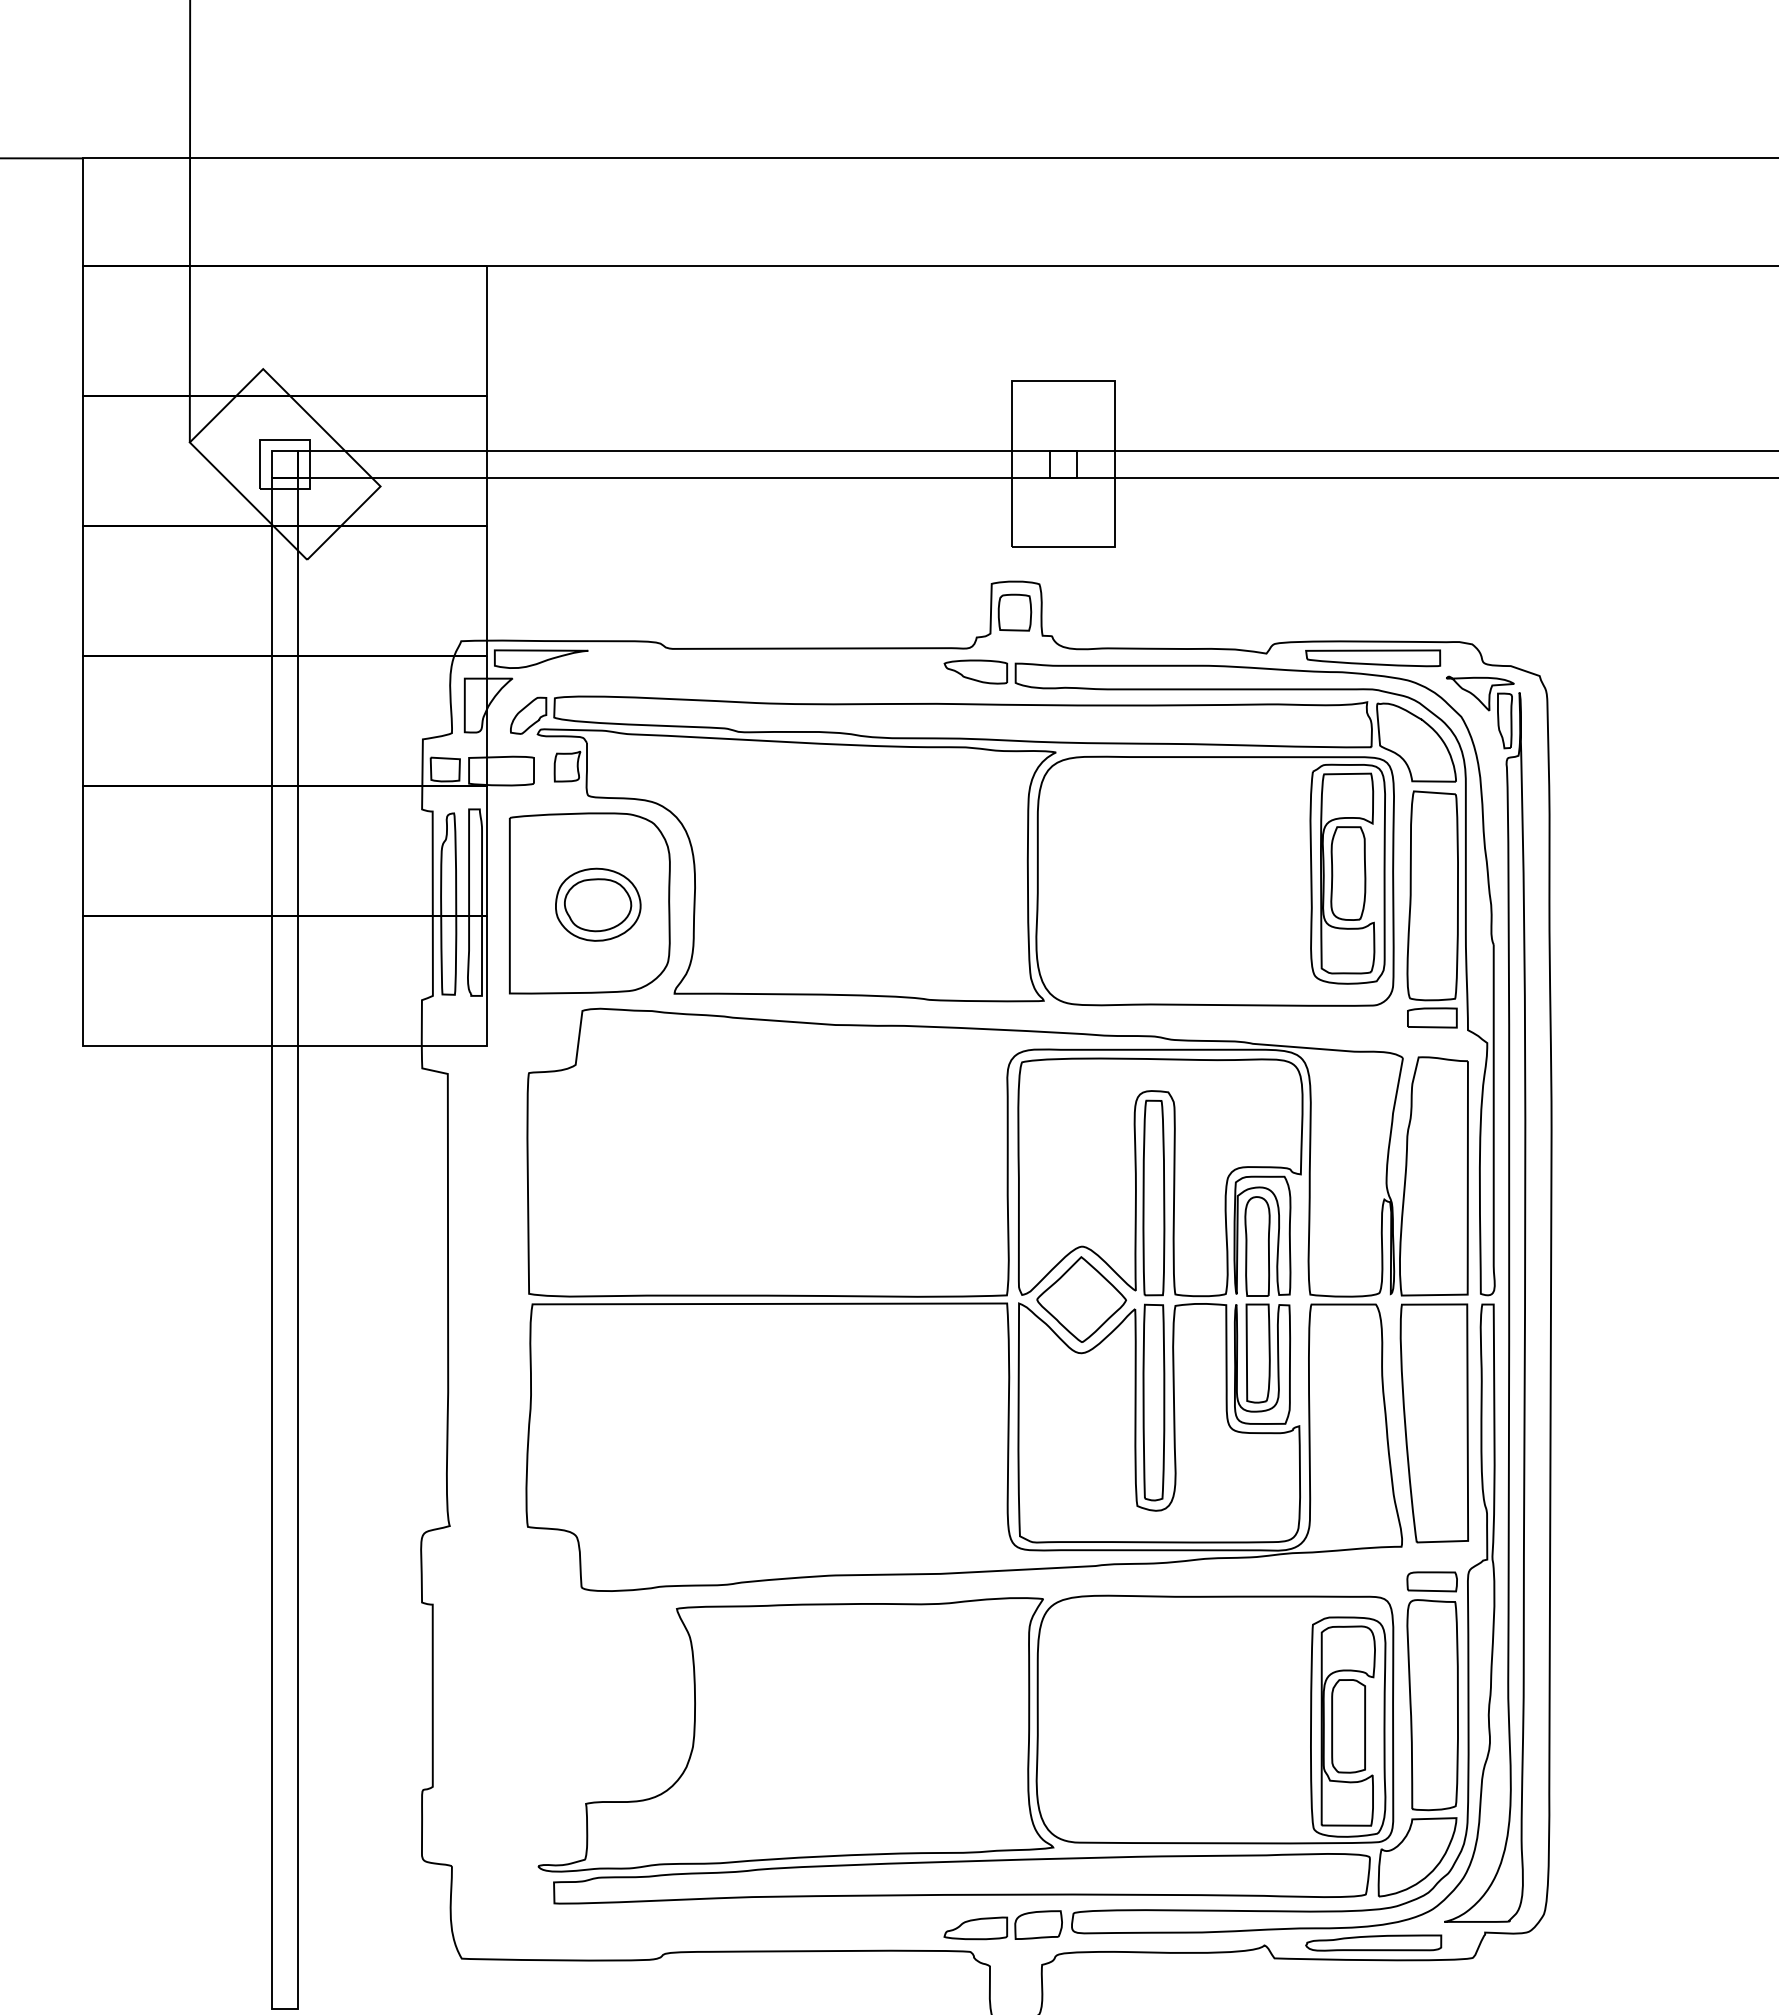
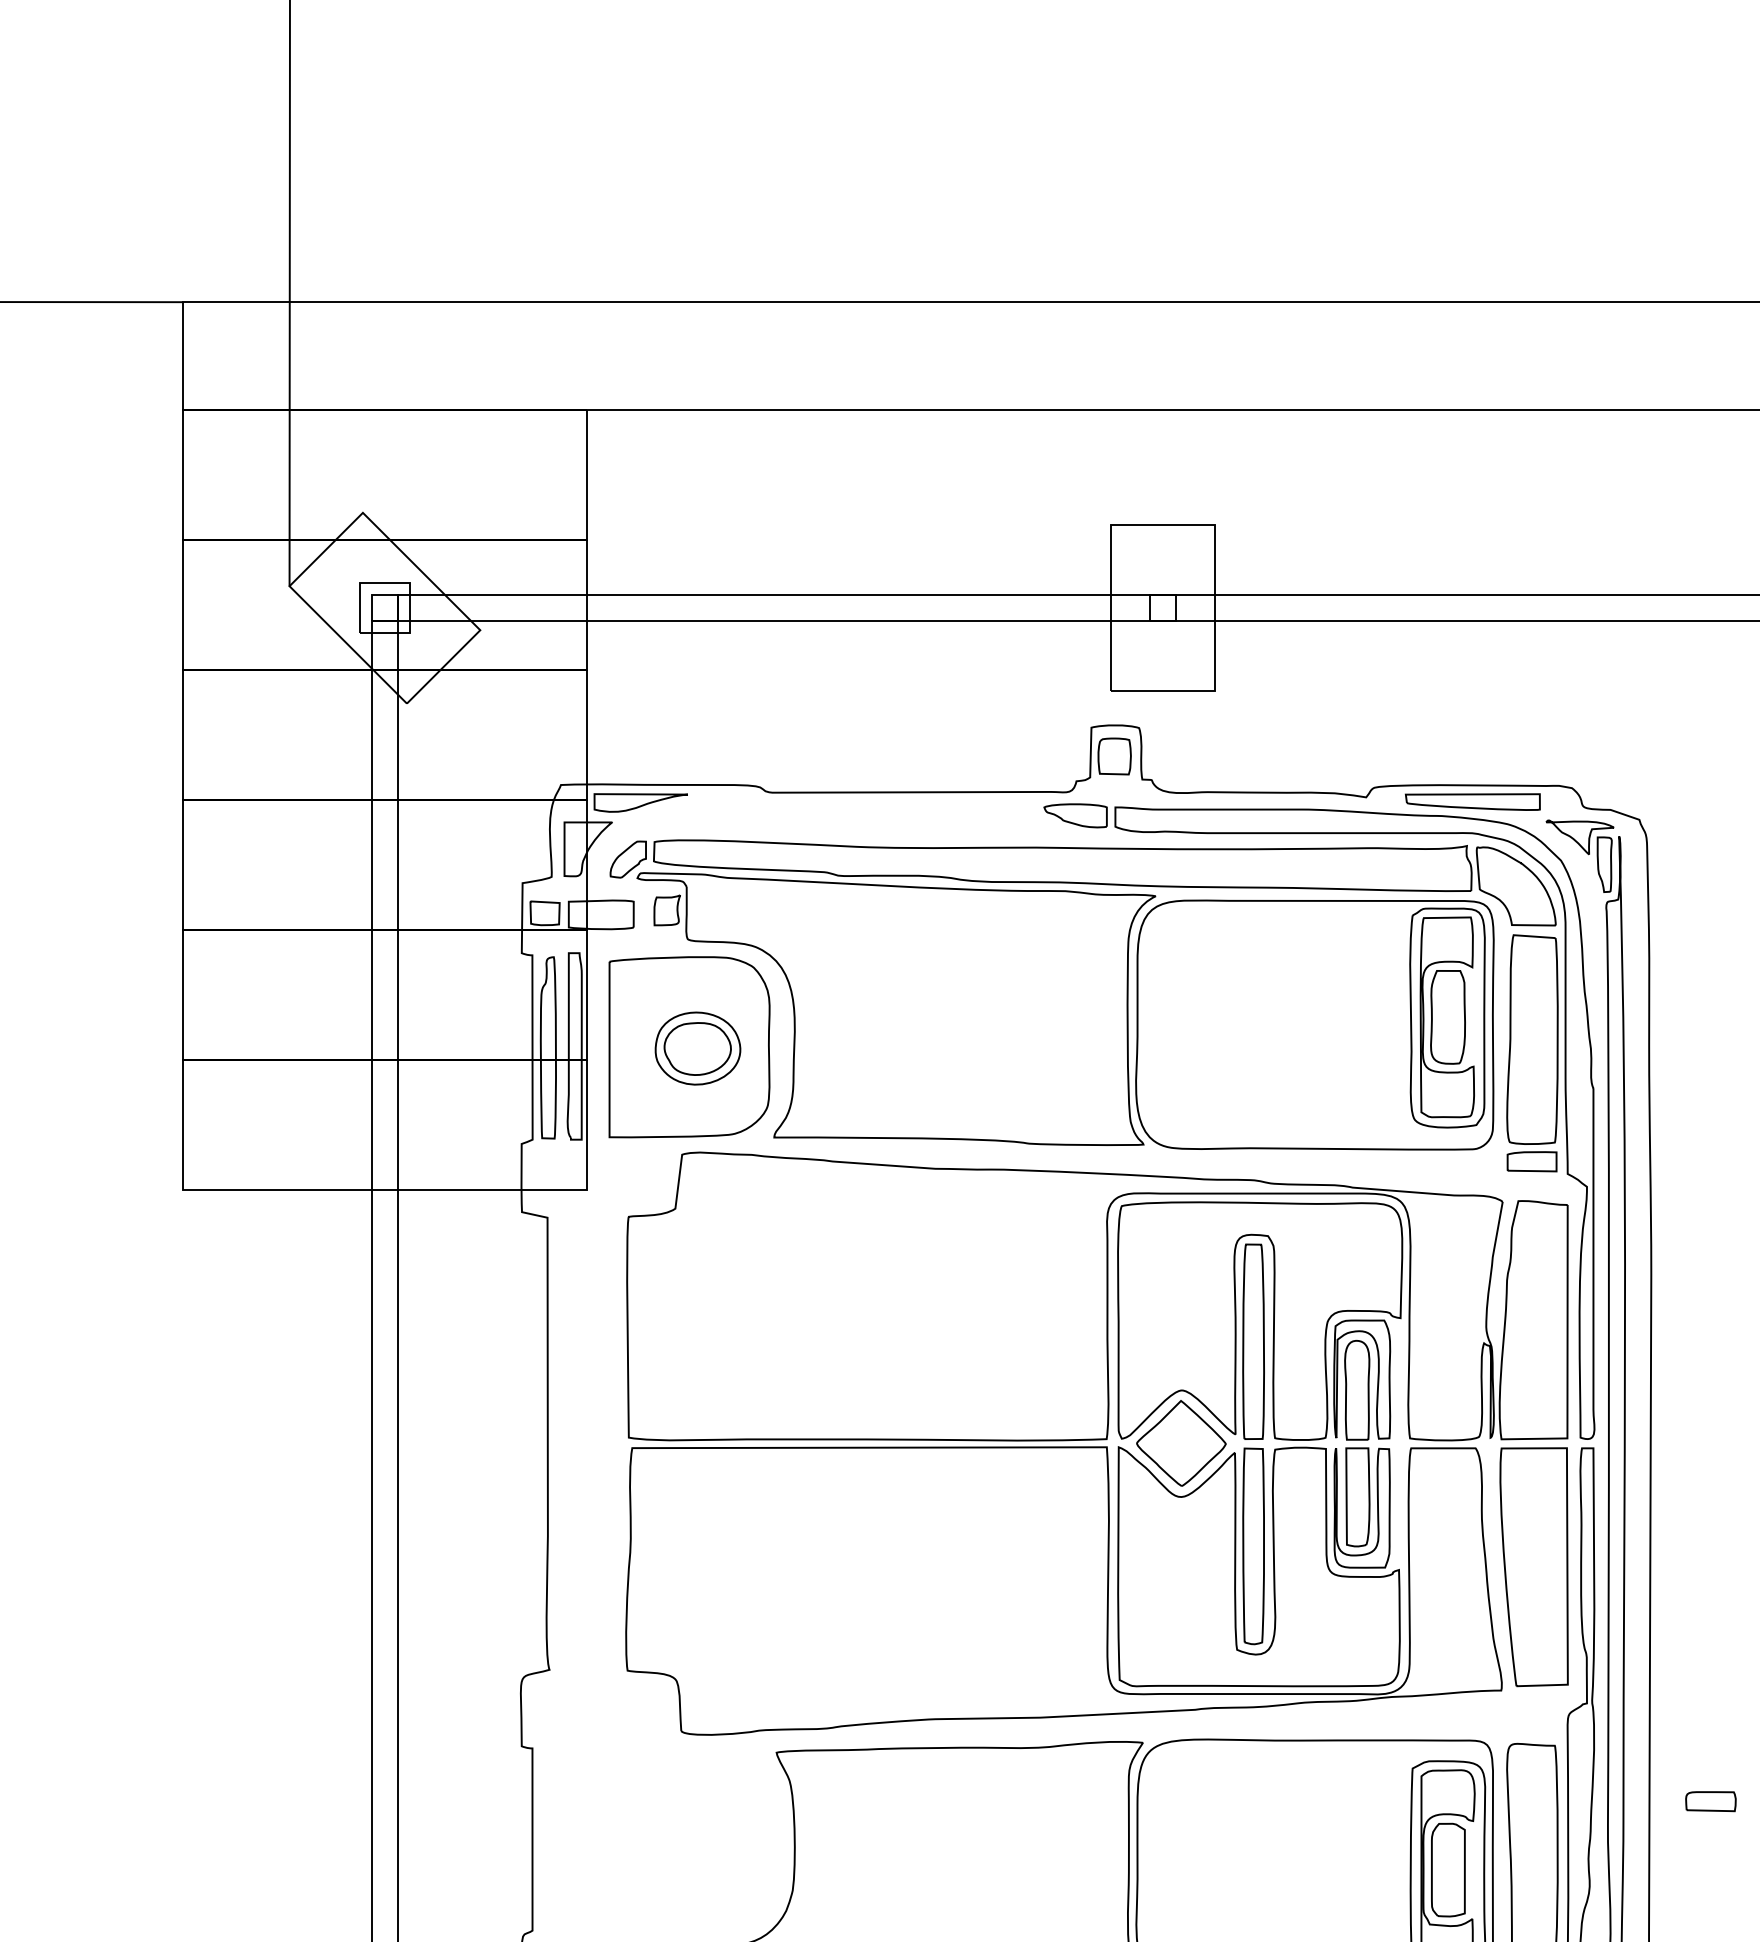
part: (1431, 1581) -> (1710, 1801), moved

